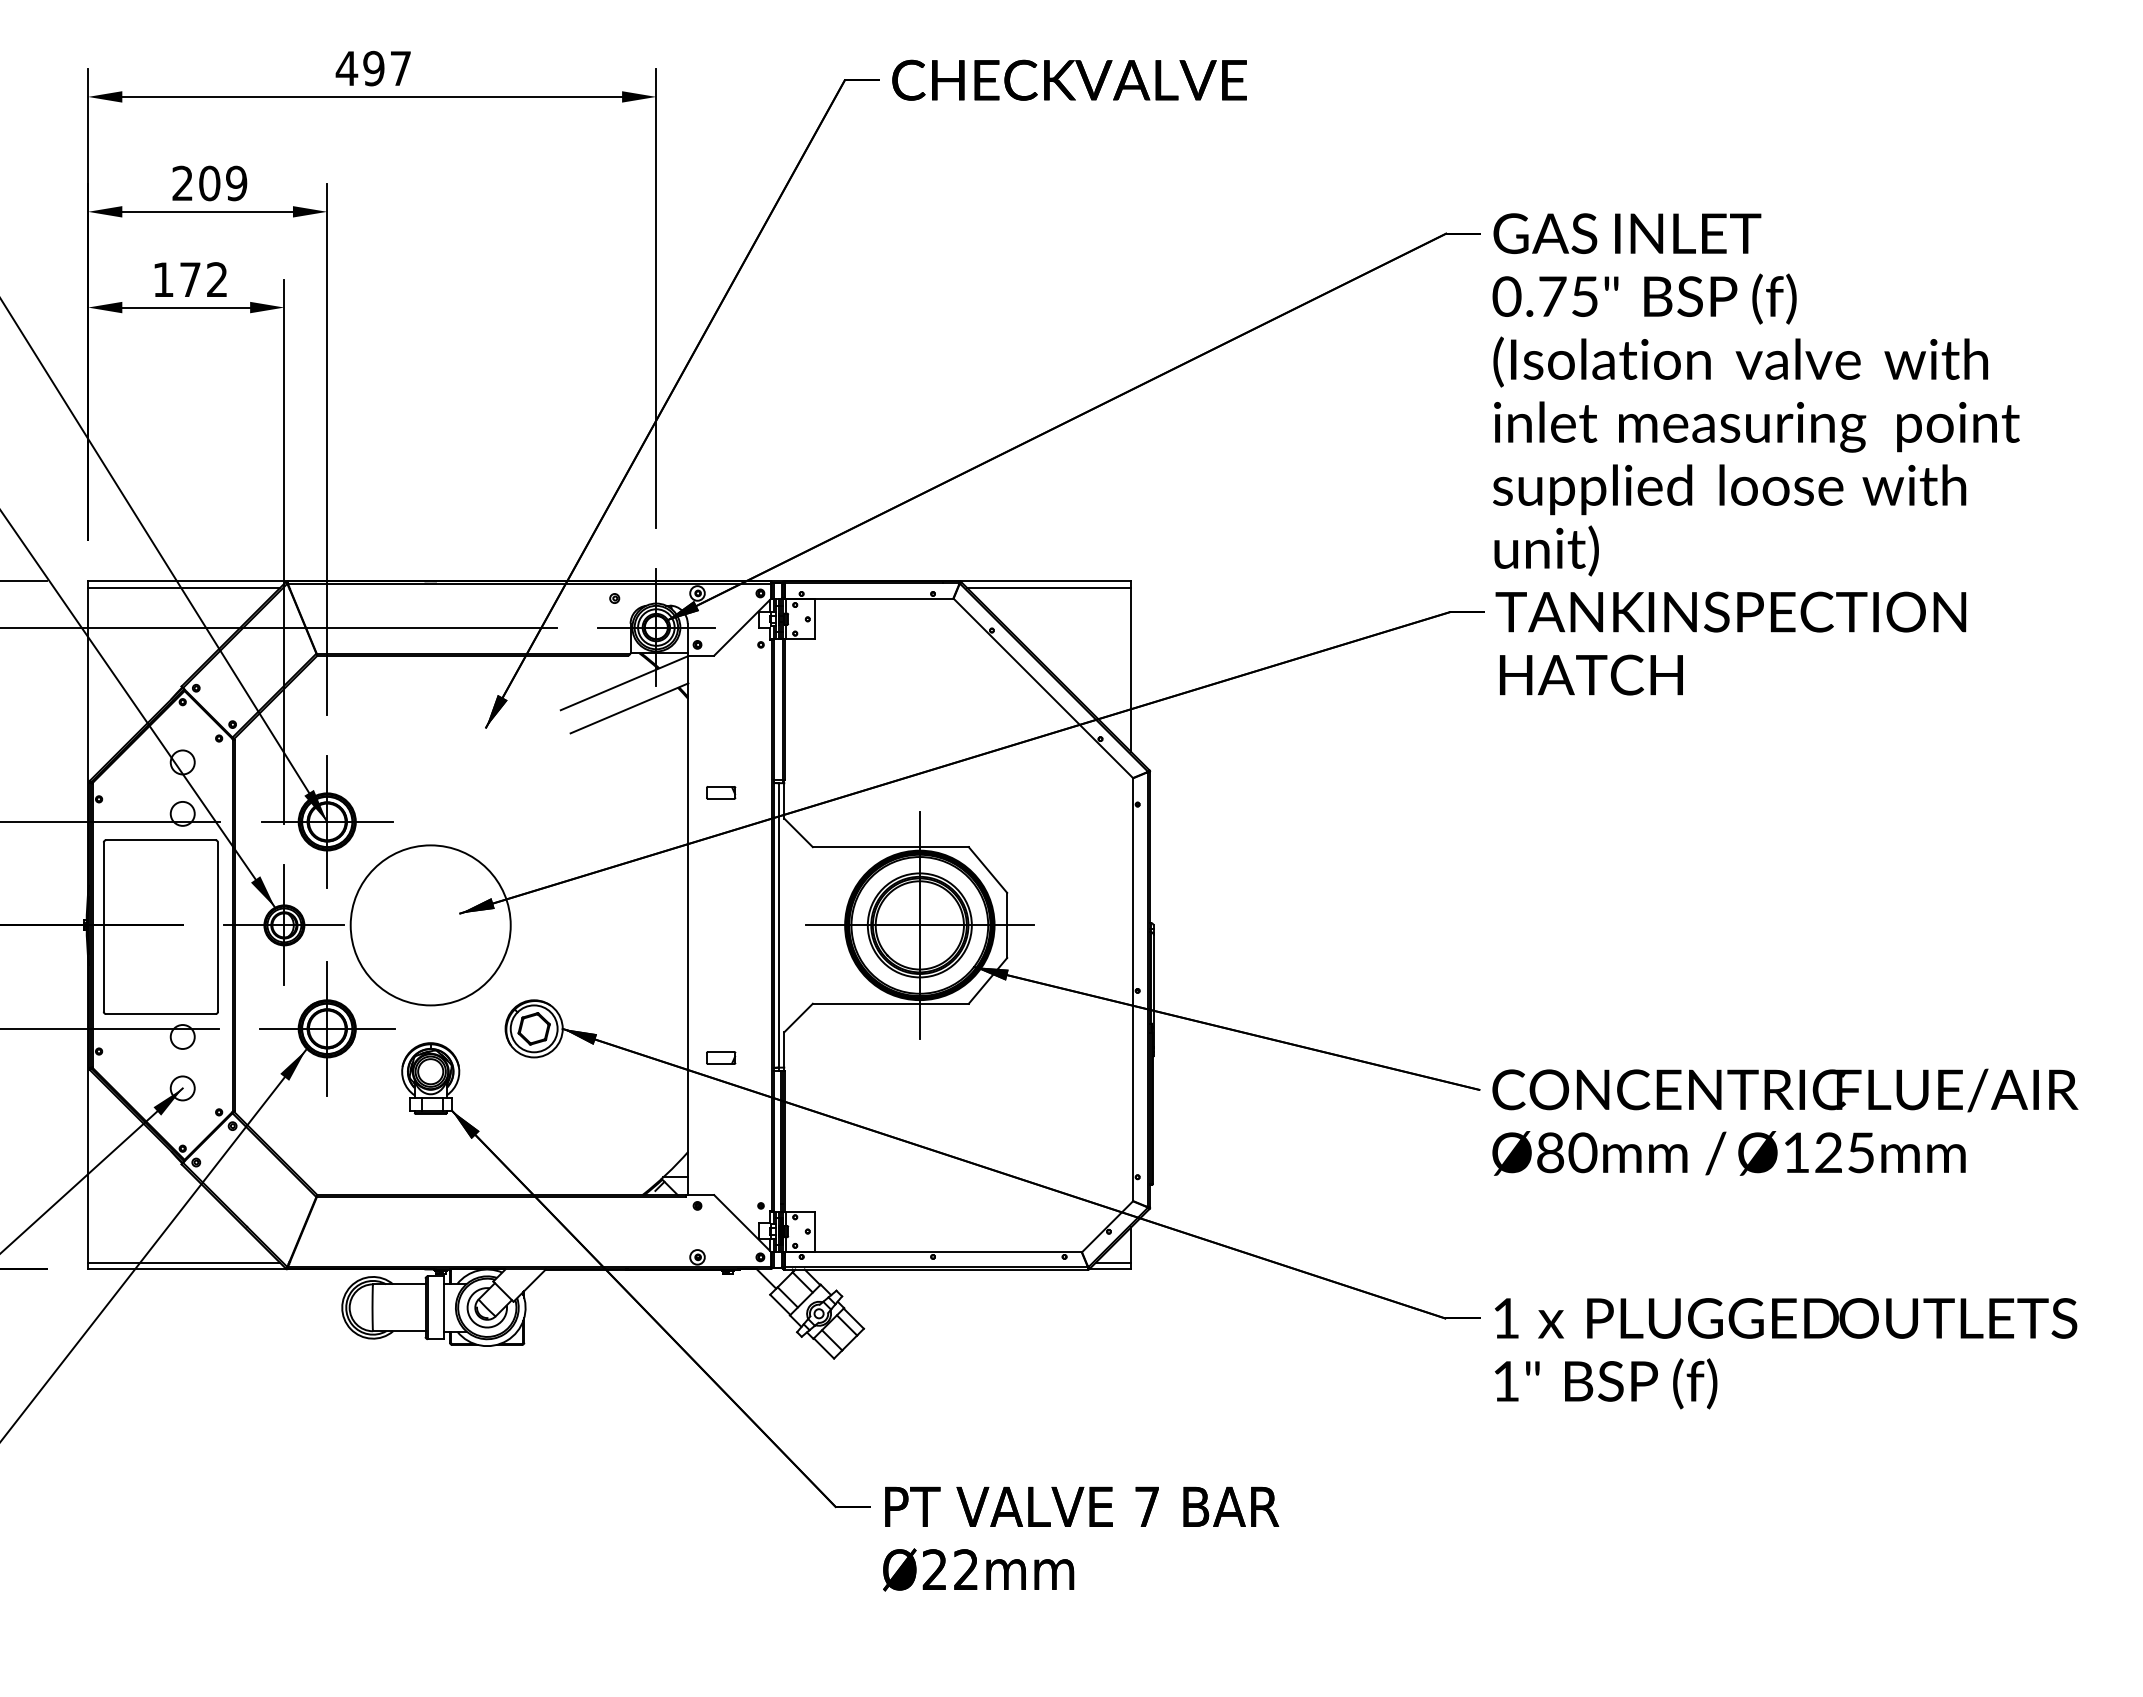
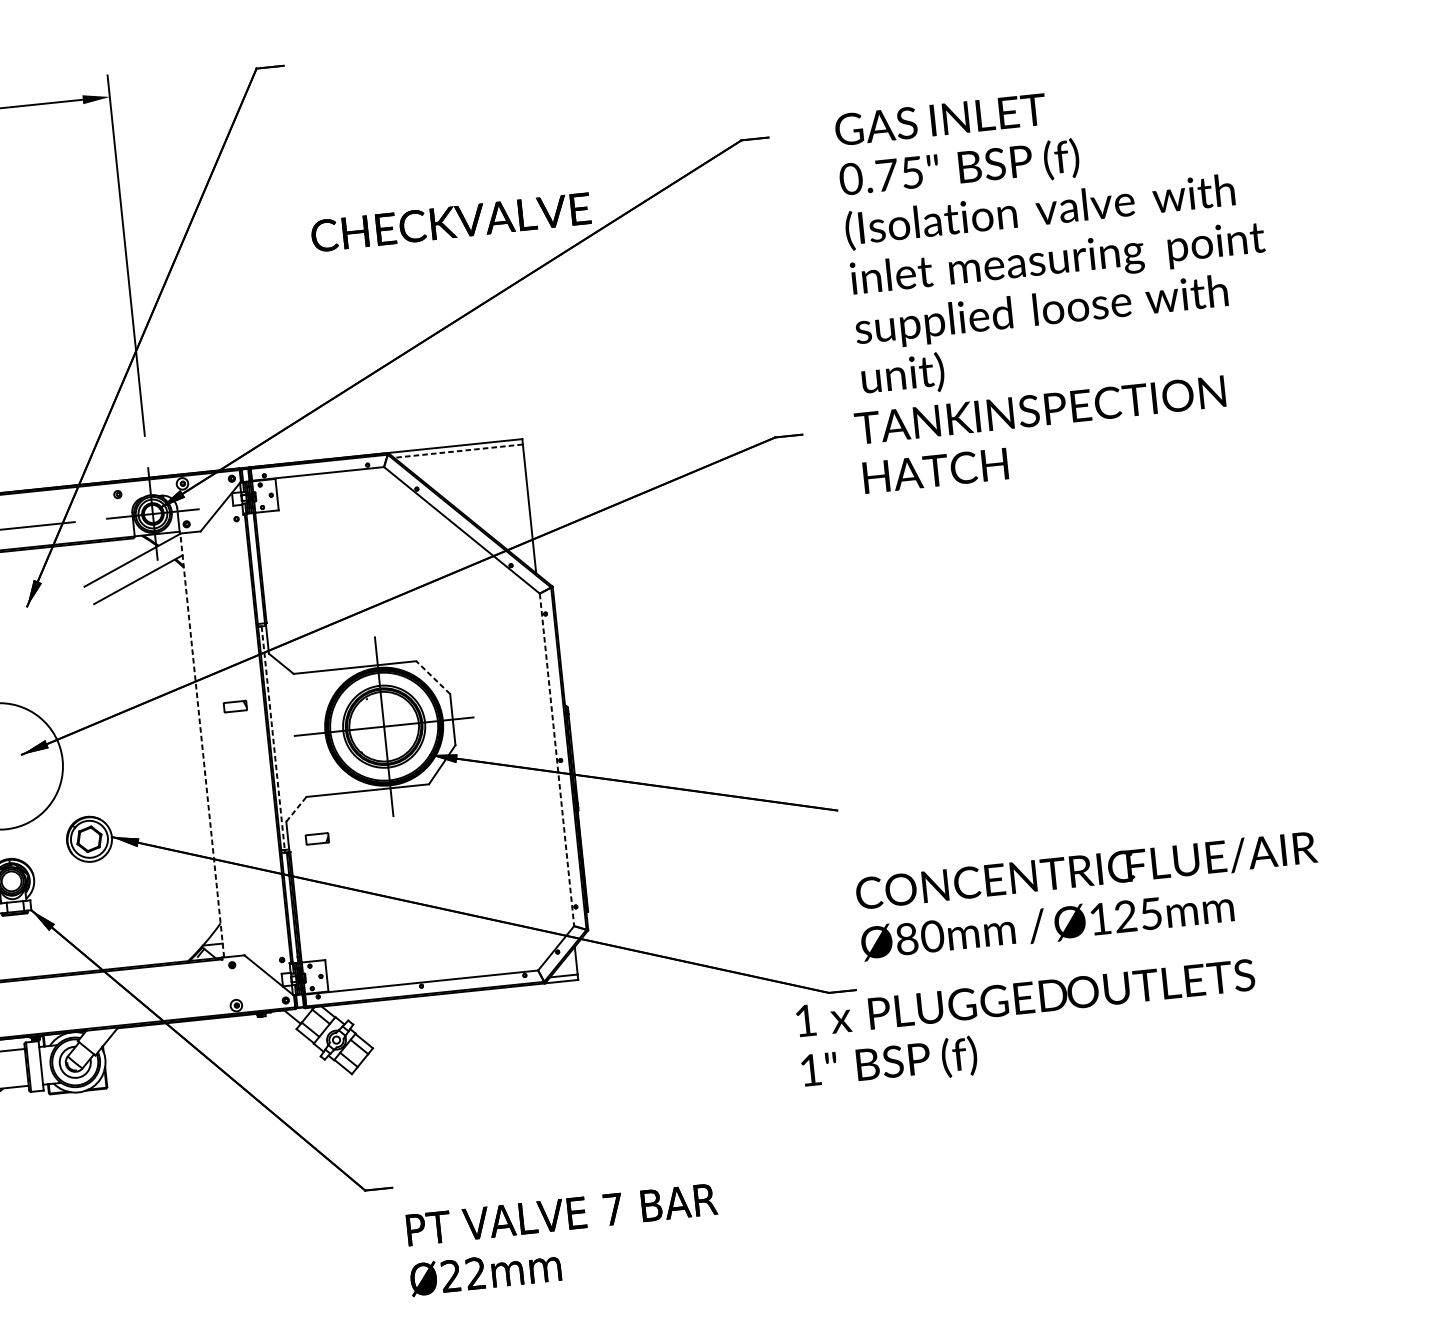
text: (1069, 79) -> (450, 221), moved
text: (1755, 394) -> (1054, 235), moved
line: (1049, 588) -> (458, 451), solid -> dashed
text: (1730, 643) -> (1042, 434), moved
part: (721, 792) -> (235, 706), moved
line: (988, 870) -> (433, 677), solid -> dashed
line: (688, 925) -> (202, 745), solid -> dashed
line: (778, 925) -> (273, 738), solid -> dashed
line: (1133, 990) -> (557, 760), solid -> dashed
line: (798, 1017) -> (296, 808), solid -> dashed
part: (721, 1057) -> (317, 838), moved
text: (1785, 1121) -> (1089, 895), moved
text: (1786, 1353) -> (1028, 1025), moved
text: (1081, 1538) -> (563, 1239), moved

